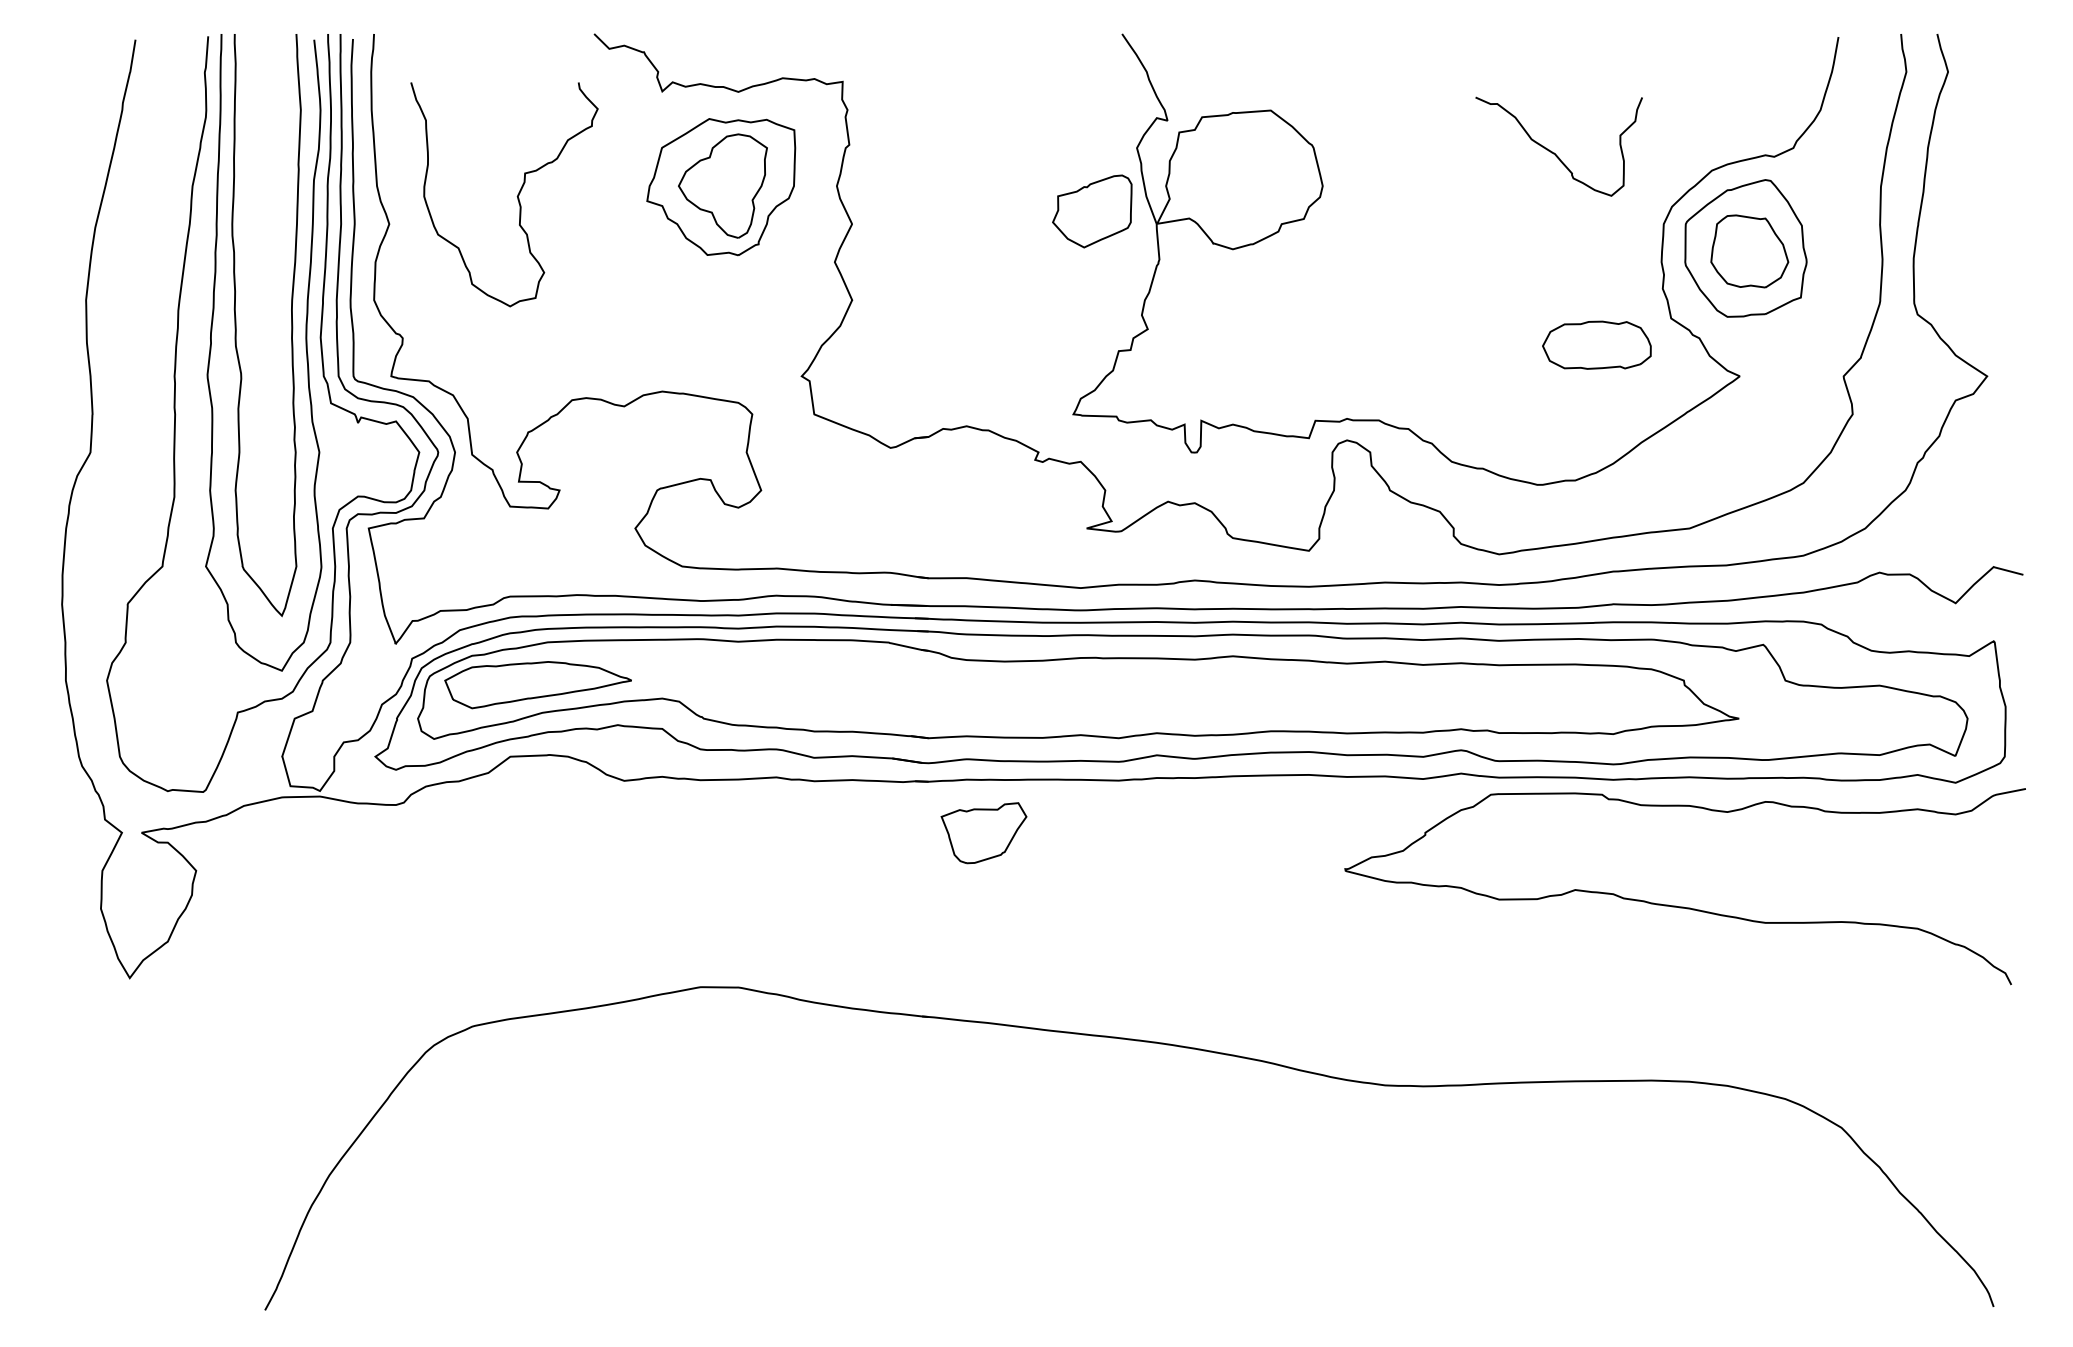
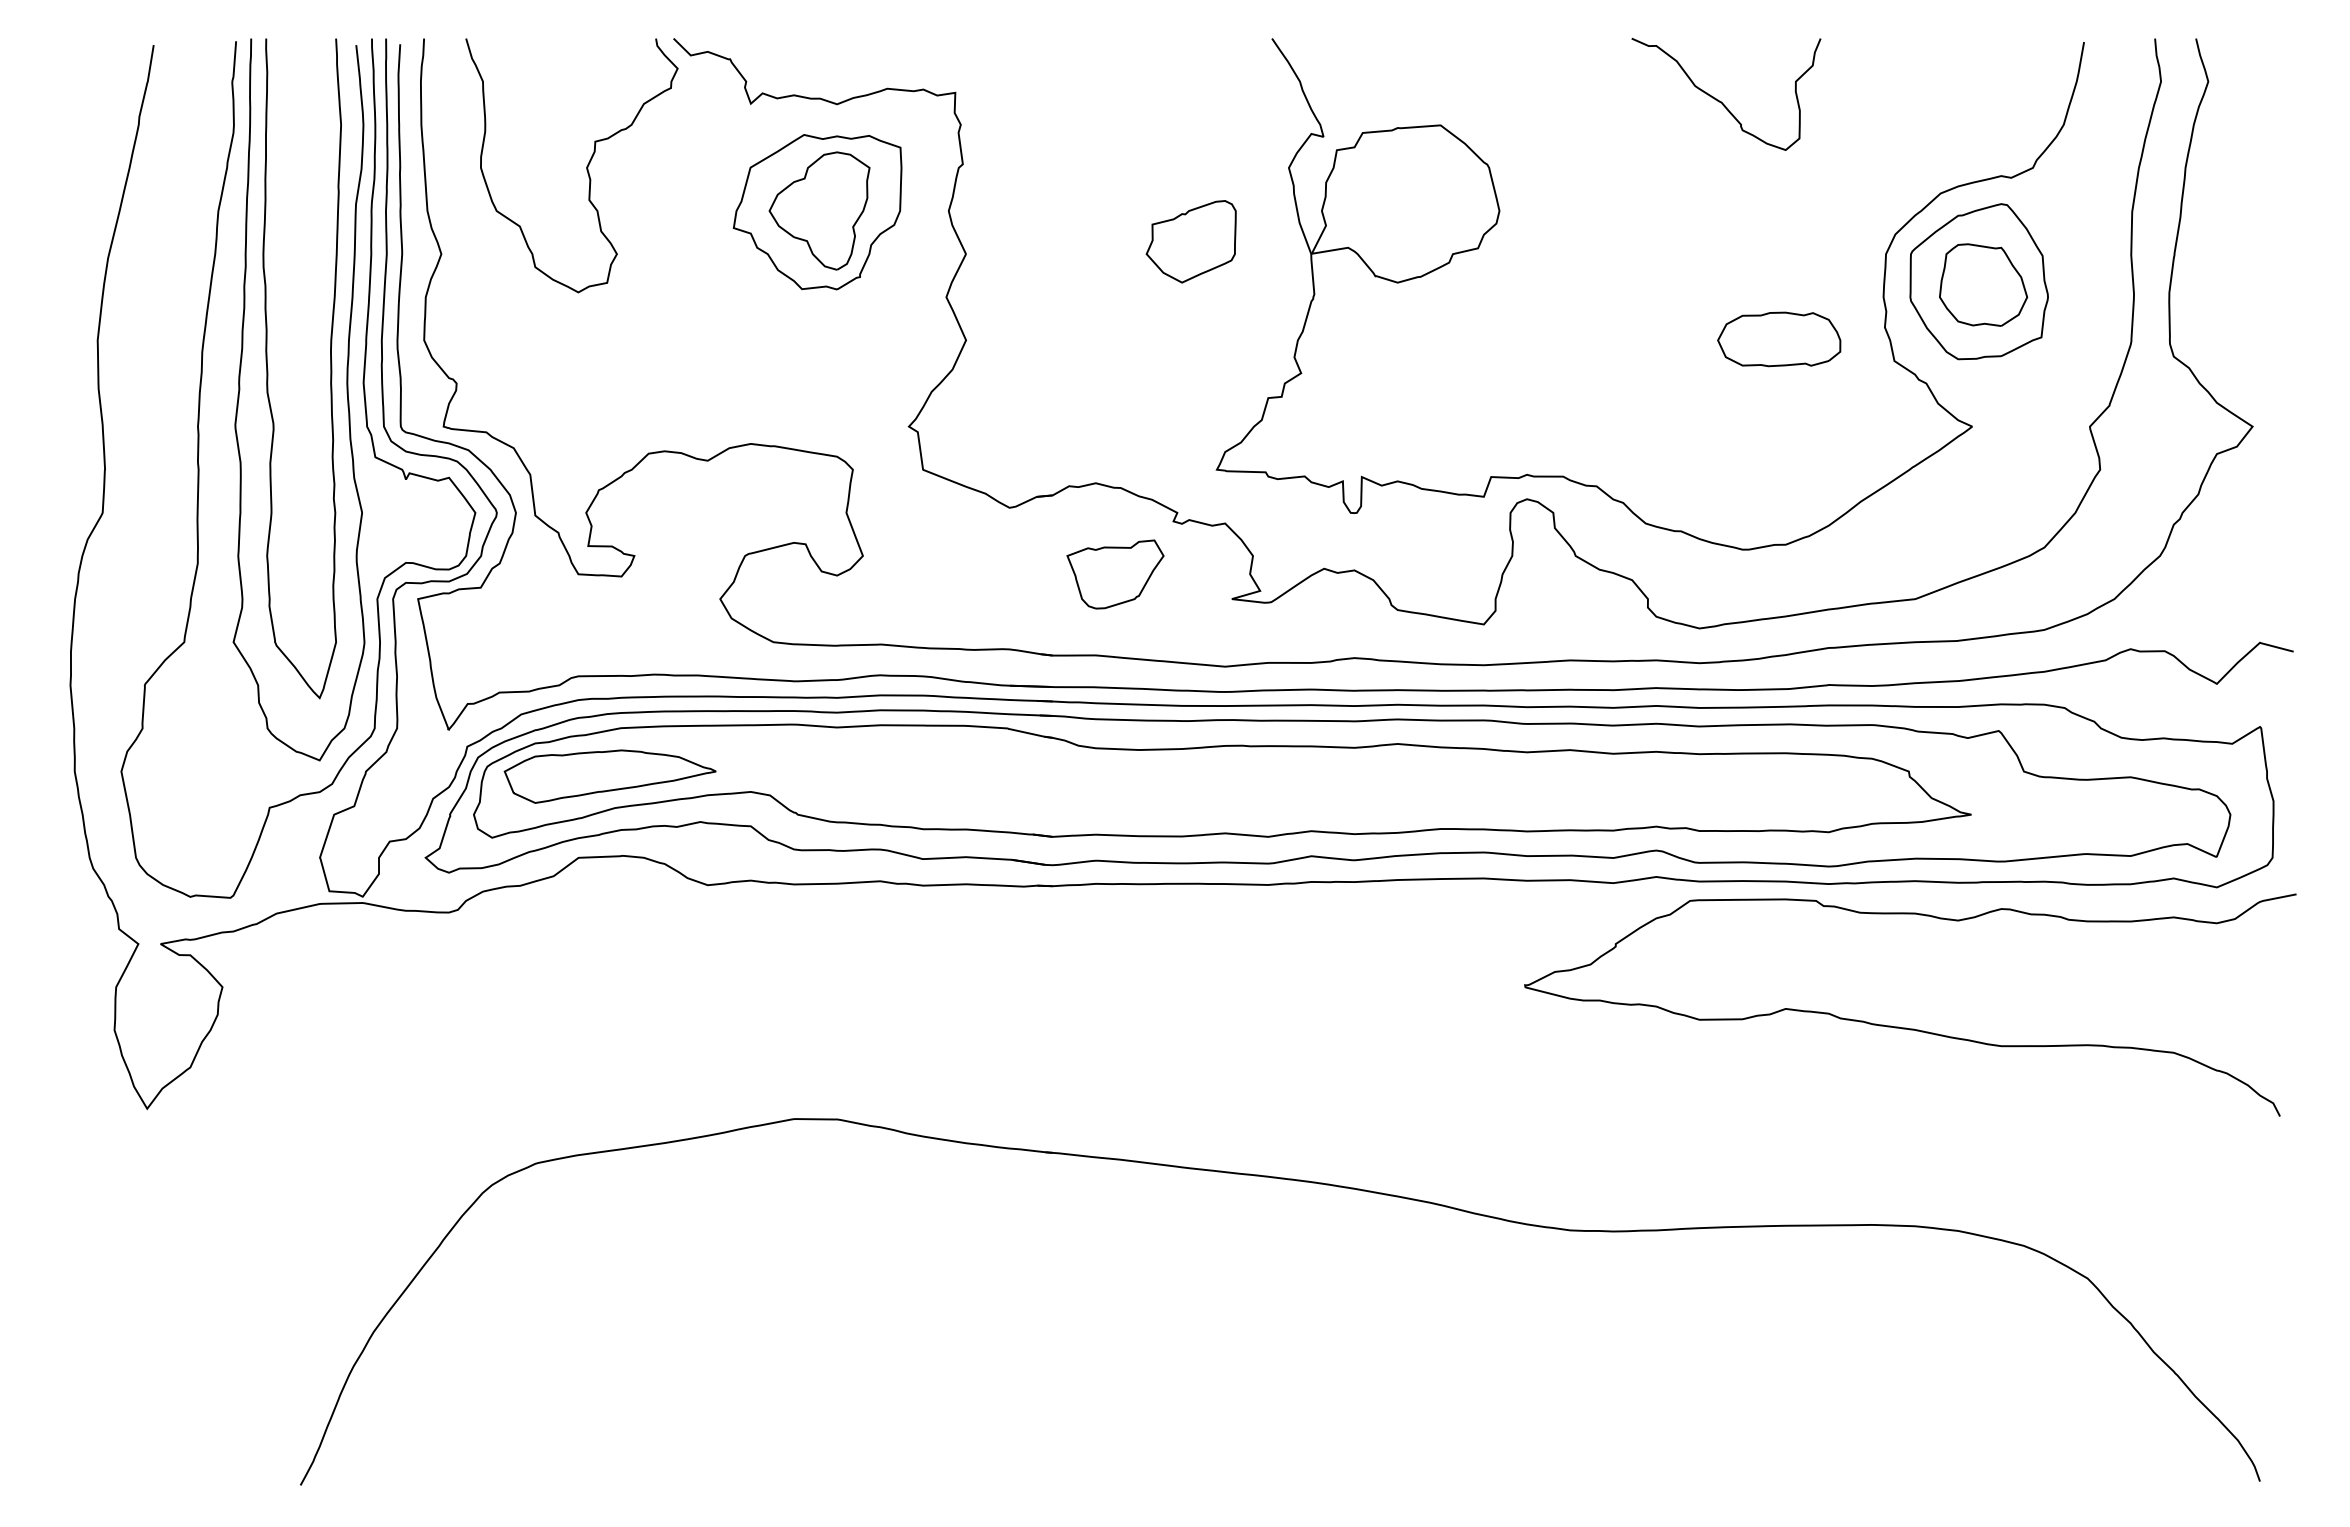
curve: (1554, 153) -> (1721, 101), moved
curve: (517, 195) -> (586, 166), moved
part: (1091, 211) -> (1190, 241), moved
part: (1597, 345) -> (1779, 339), moved
part: (984, 833) -> (1115, 574), moved

